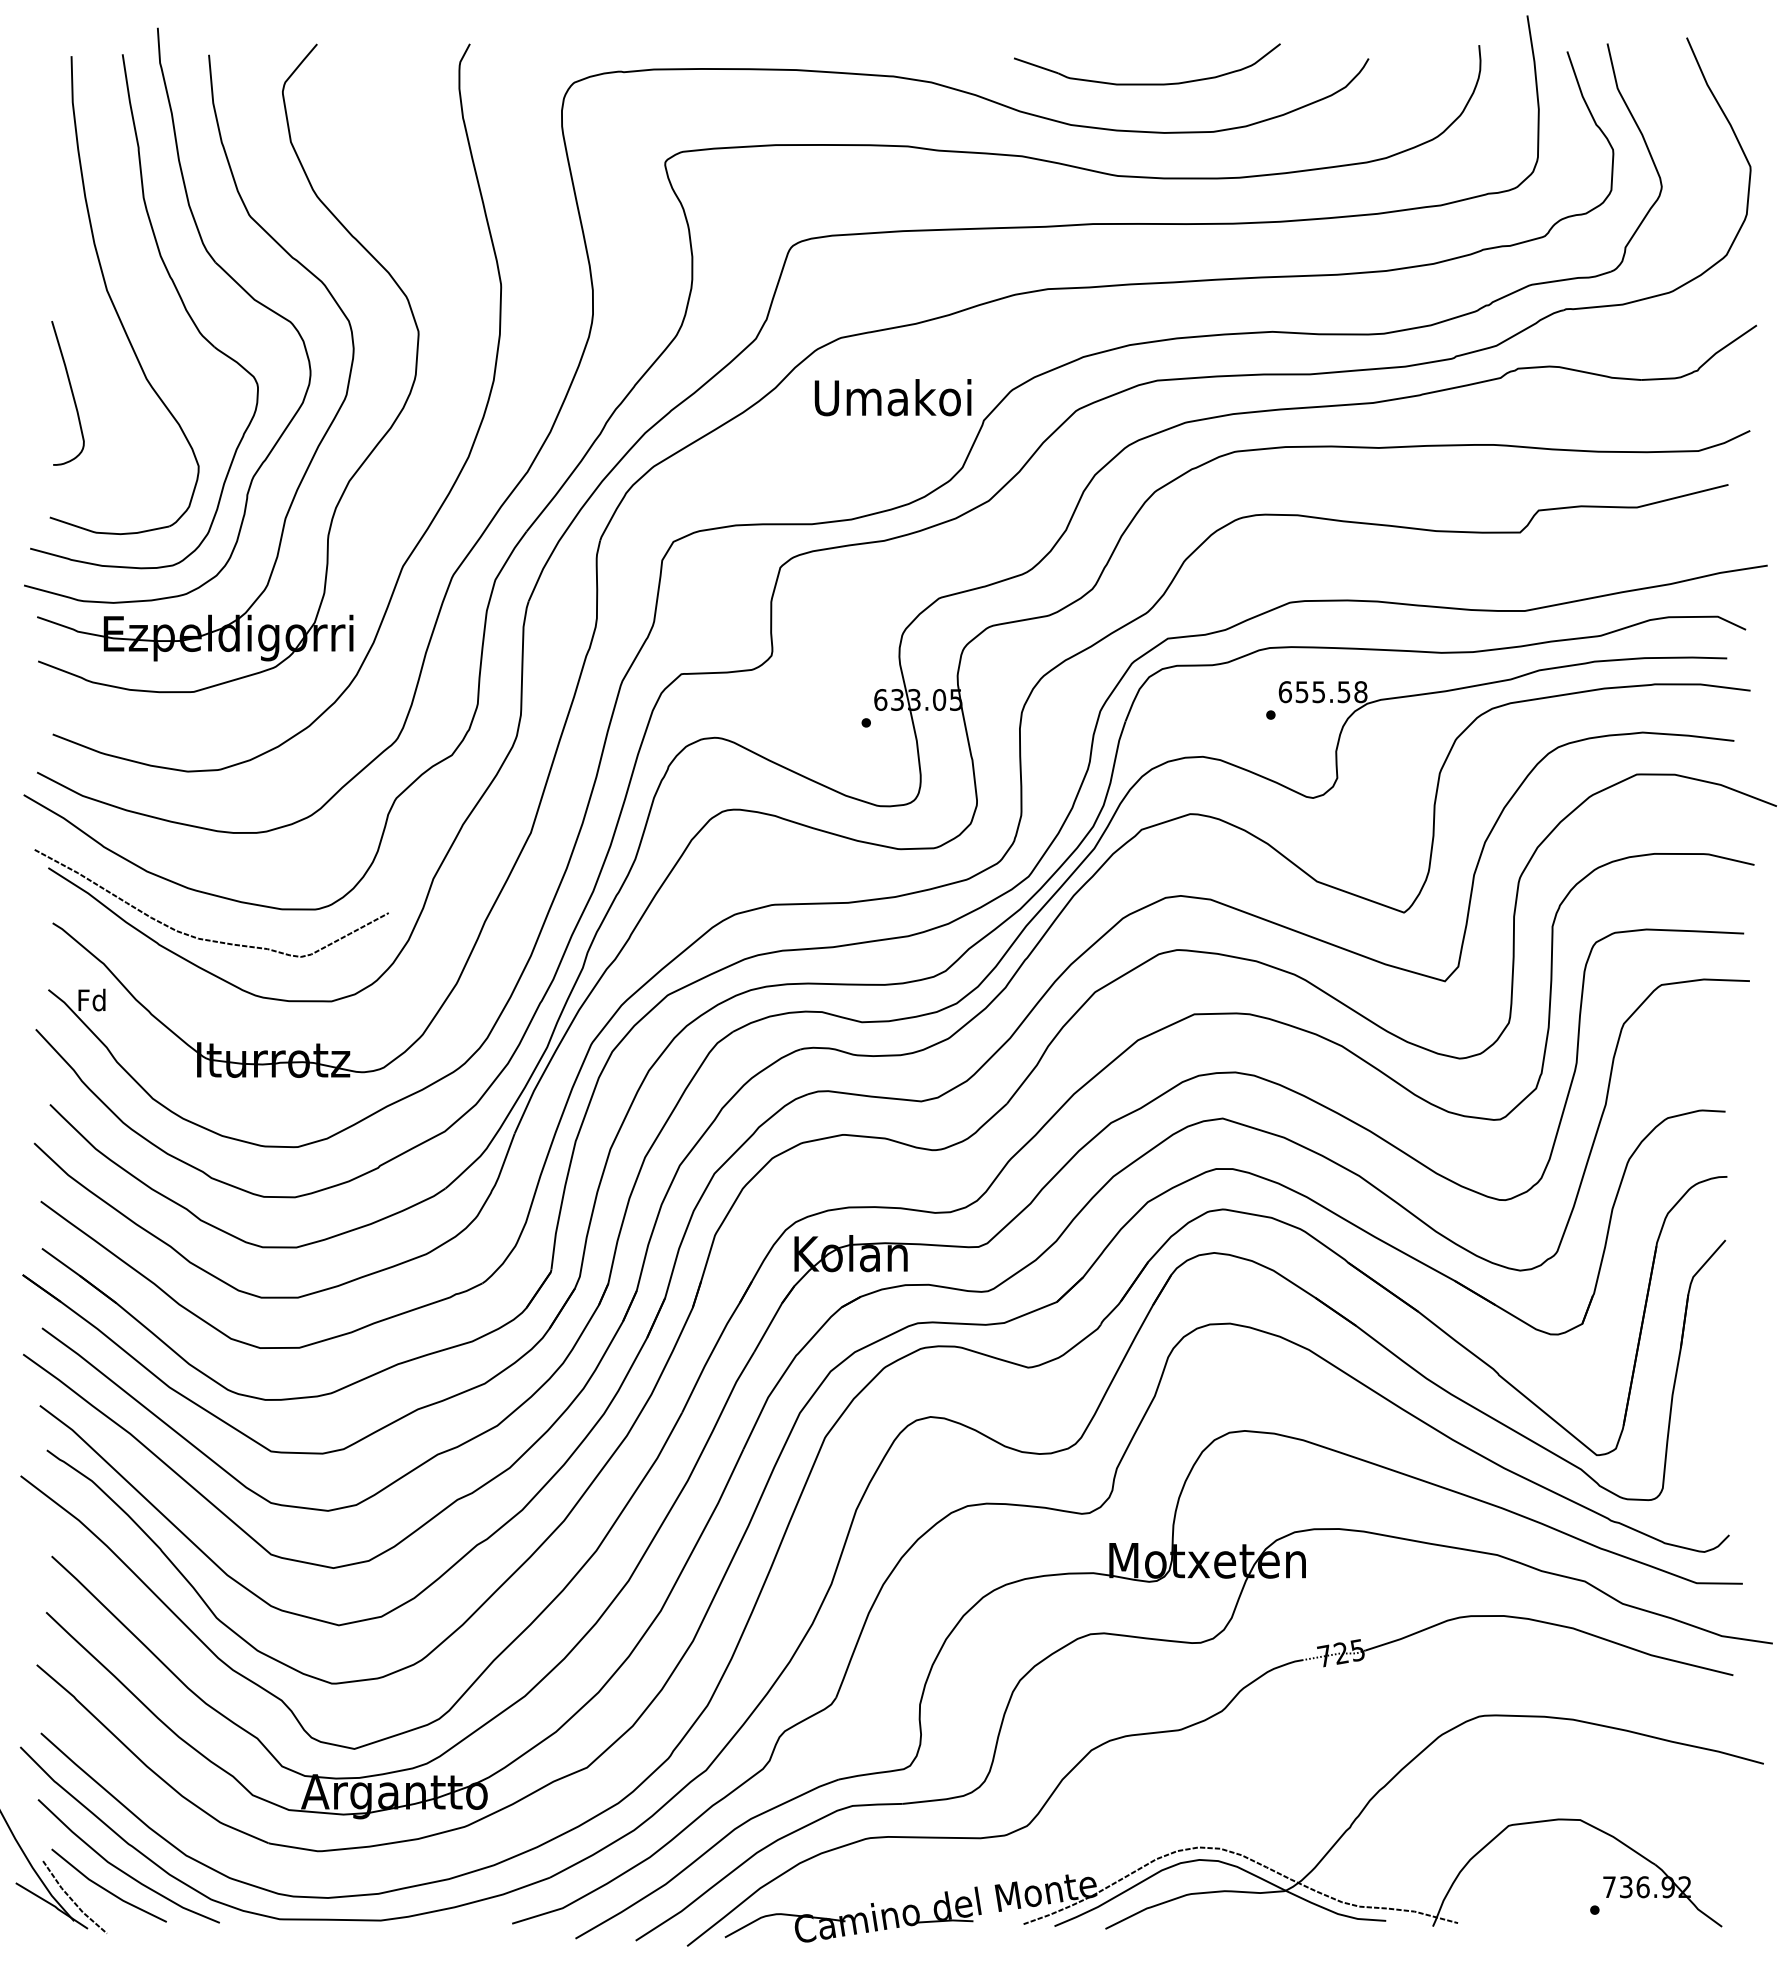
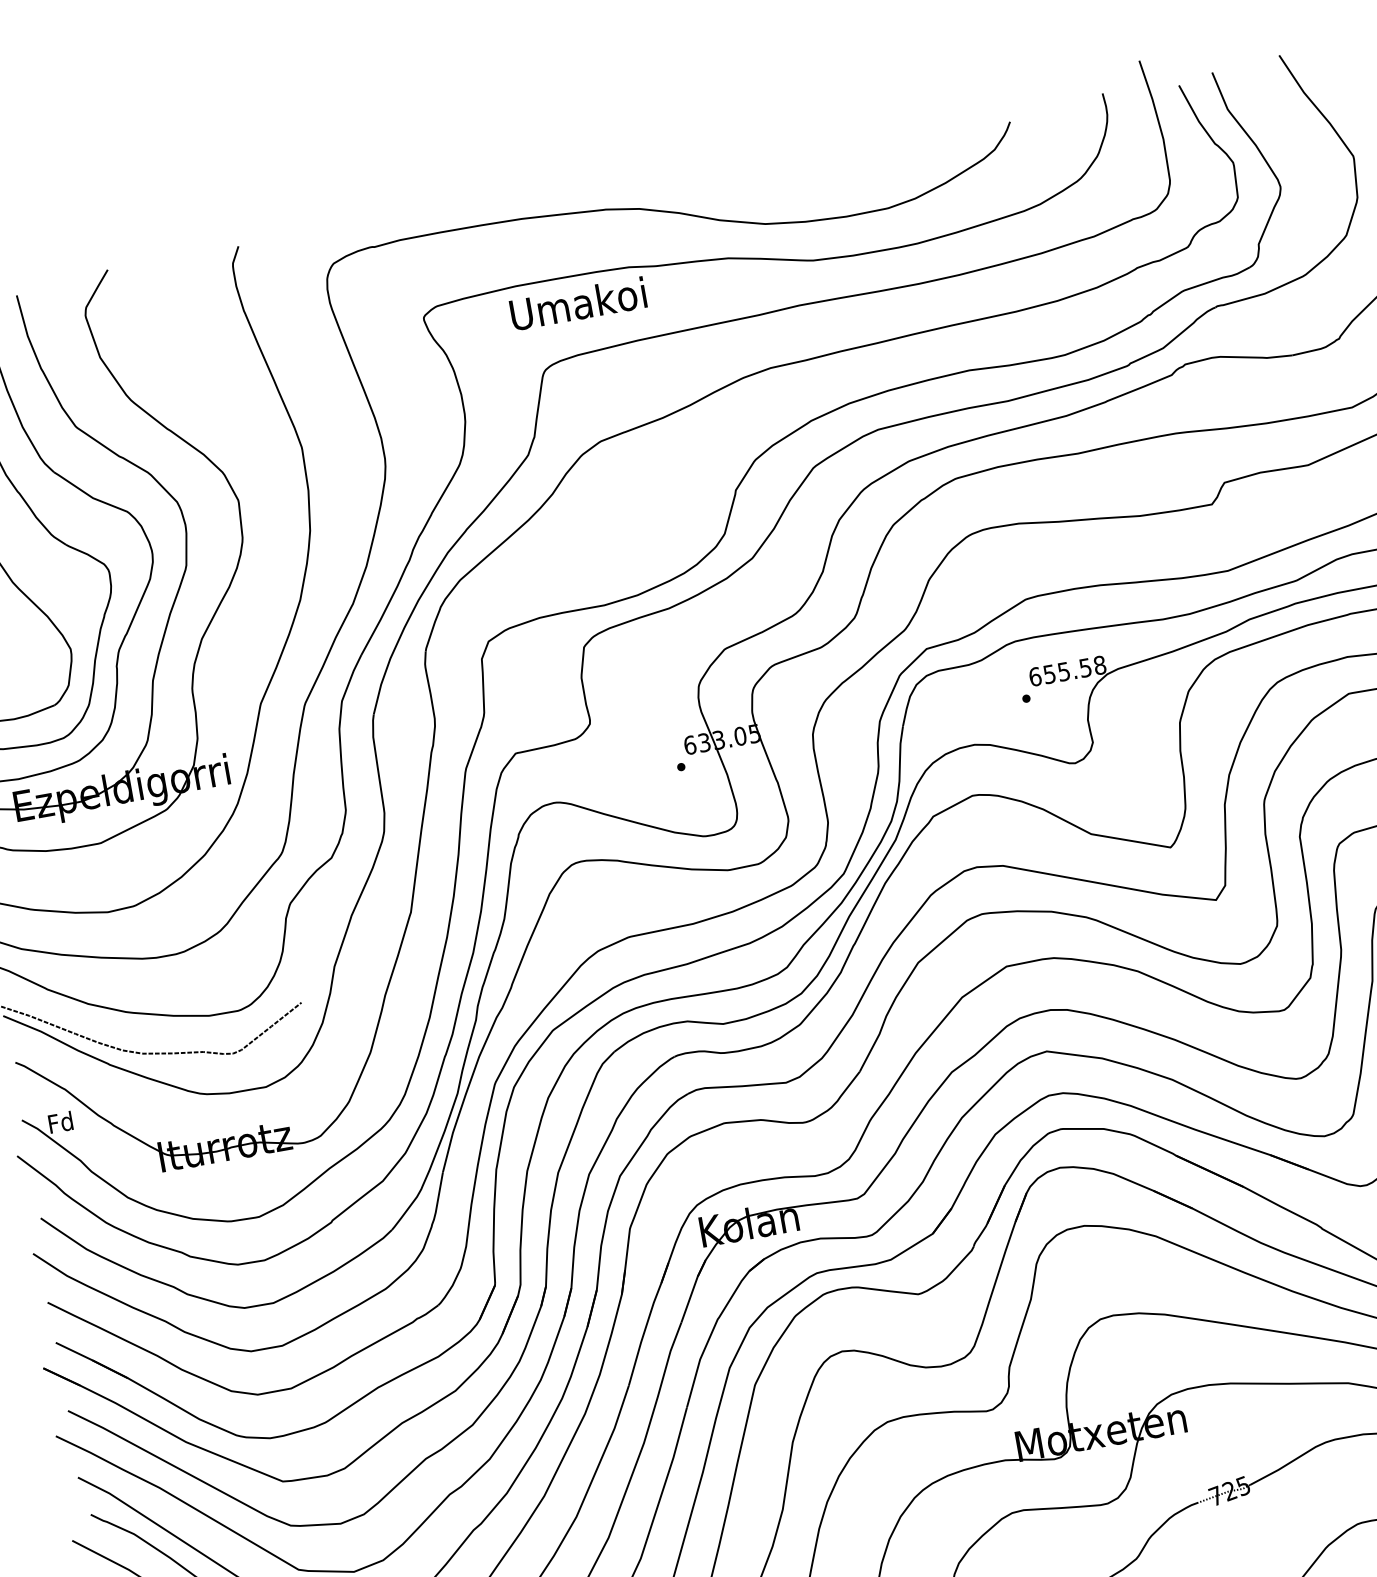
part: (1147, 83) -> (824, 176), removed
text: (892, 397) -> (577, 303), moved

